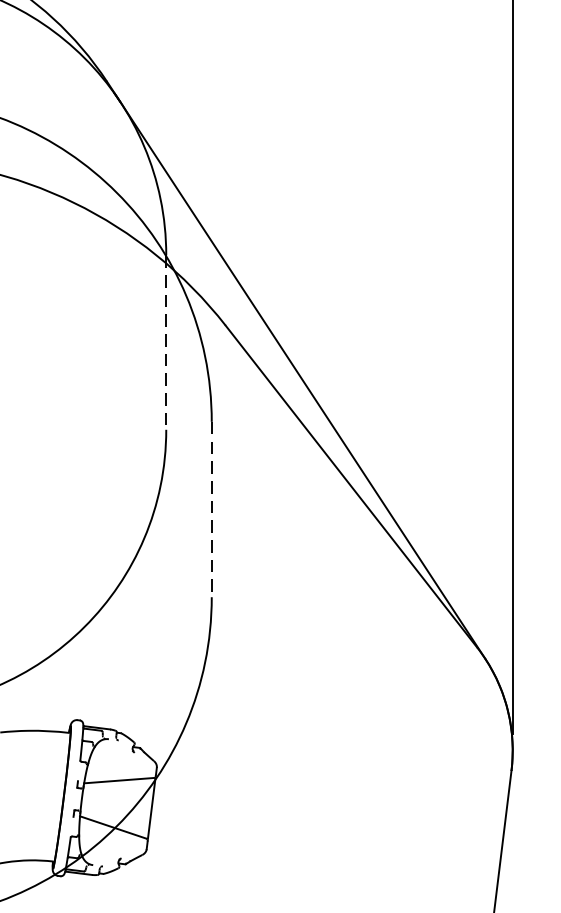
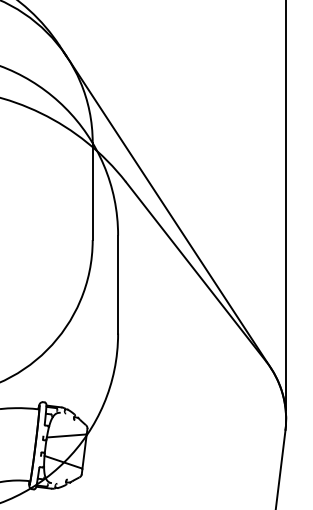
line: (165, 342) -> (92, 191), dashed -> solid
line: (212, 509) -> (118, 284), dashed -> solid

